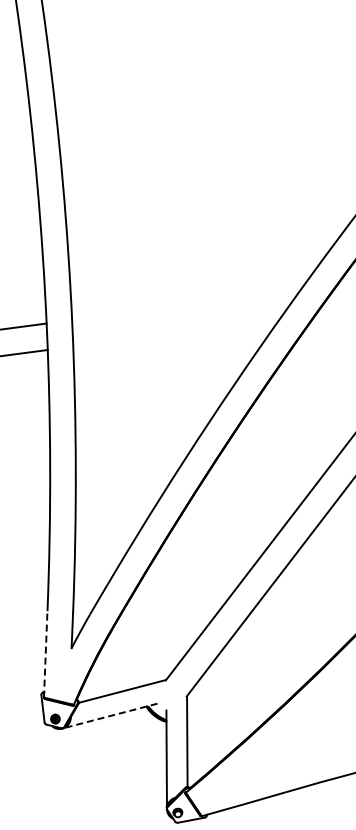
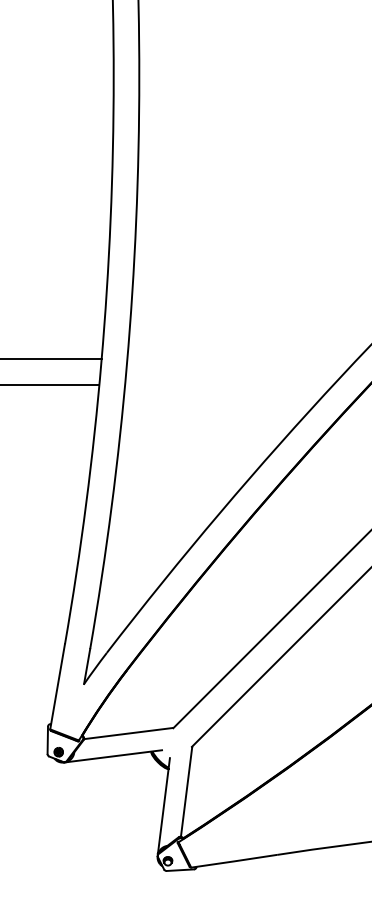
line: (45, 654) -> (57, 686), dashed -> solid
line: (109, 716) -> (112, 756), dashed -> solid

